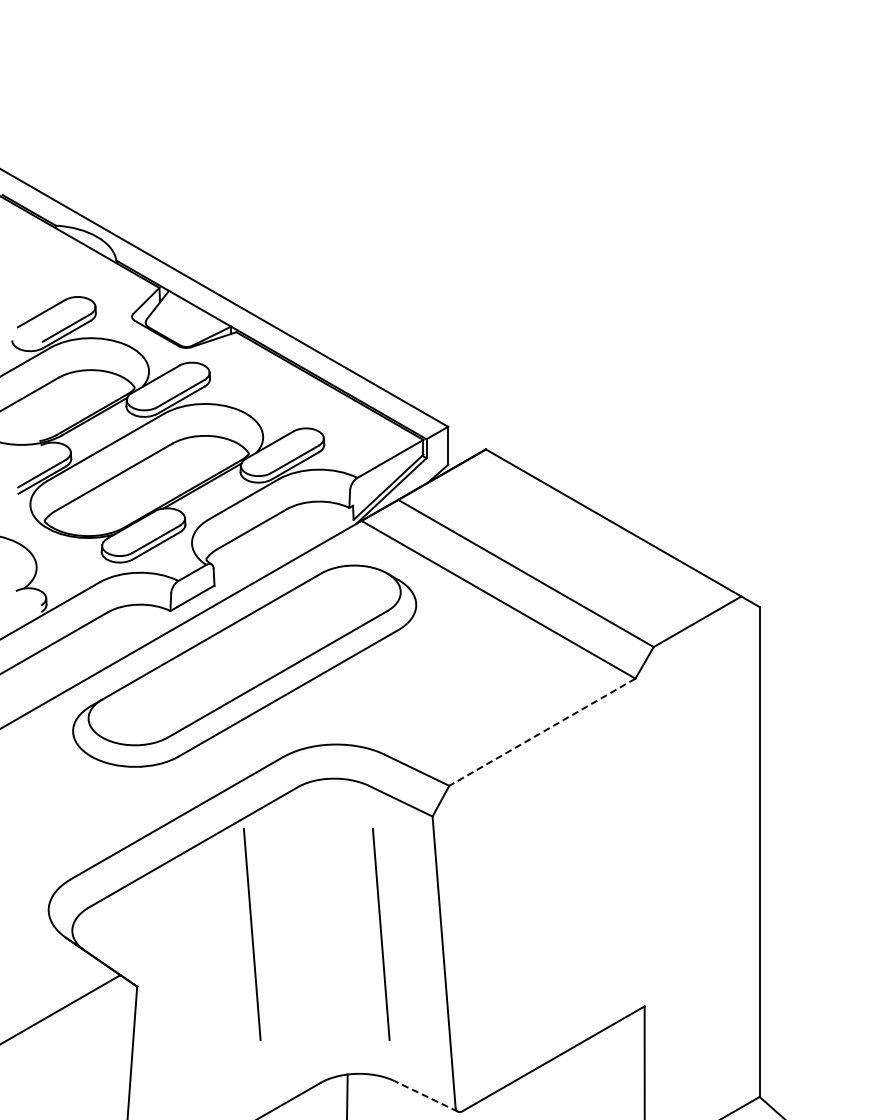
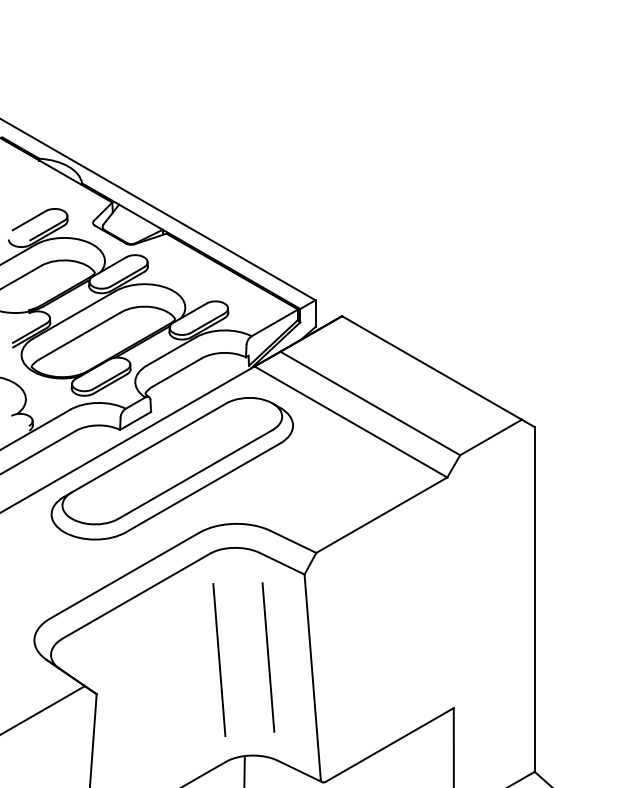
line: (541, 732) -> (381, 515), dashed -> solid
line: (252, 934) -> (177, 657), removed
line: (311, 938) -> (219, 660), added
line: (425, 1096) -> (299, 771), dashed -> solid

